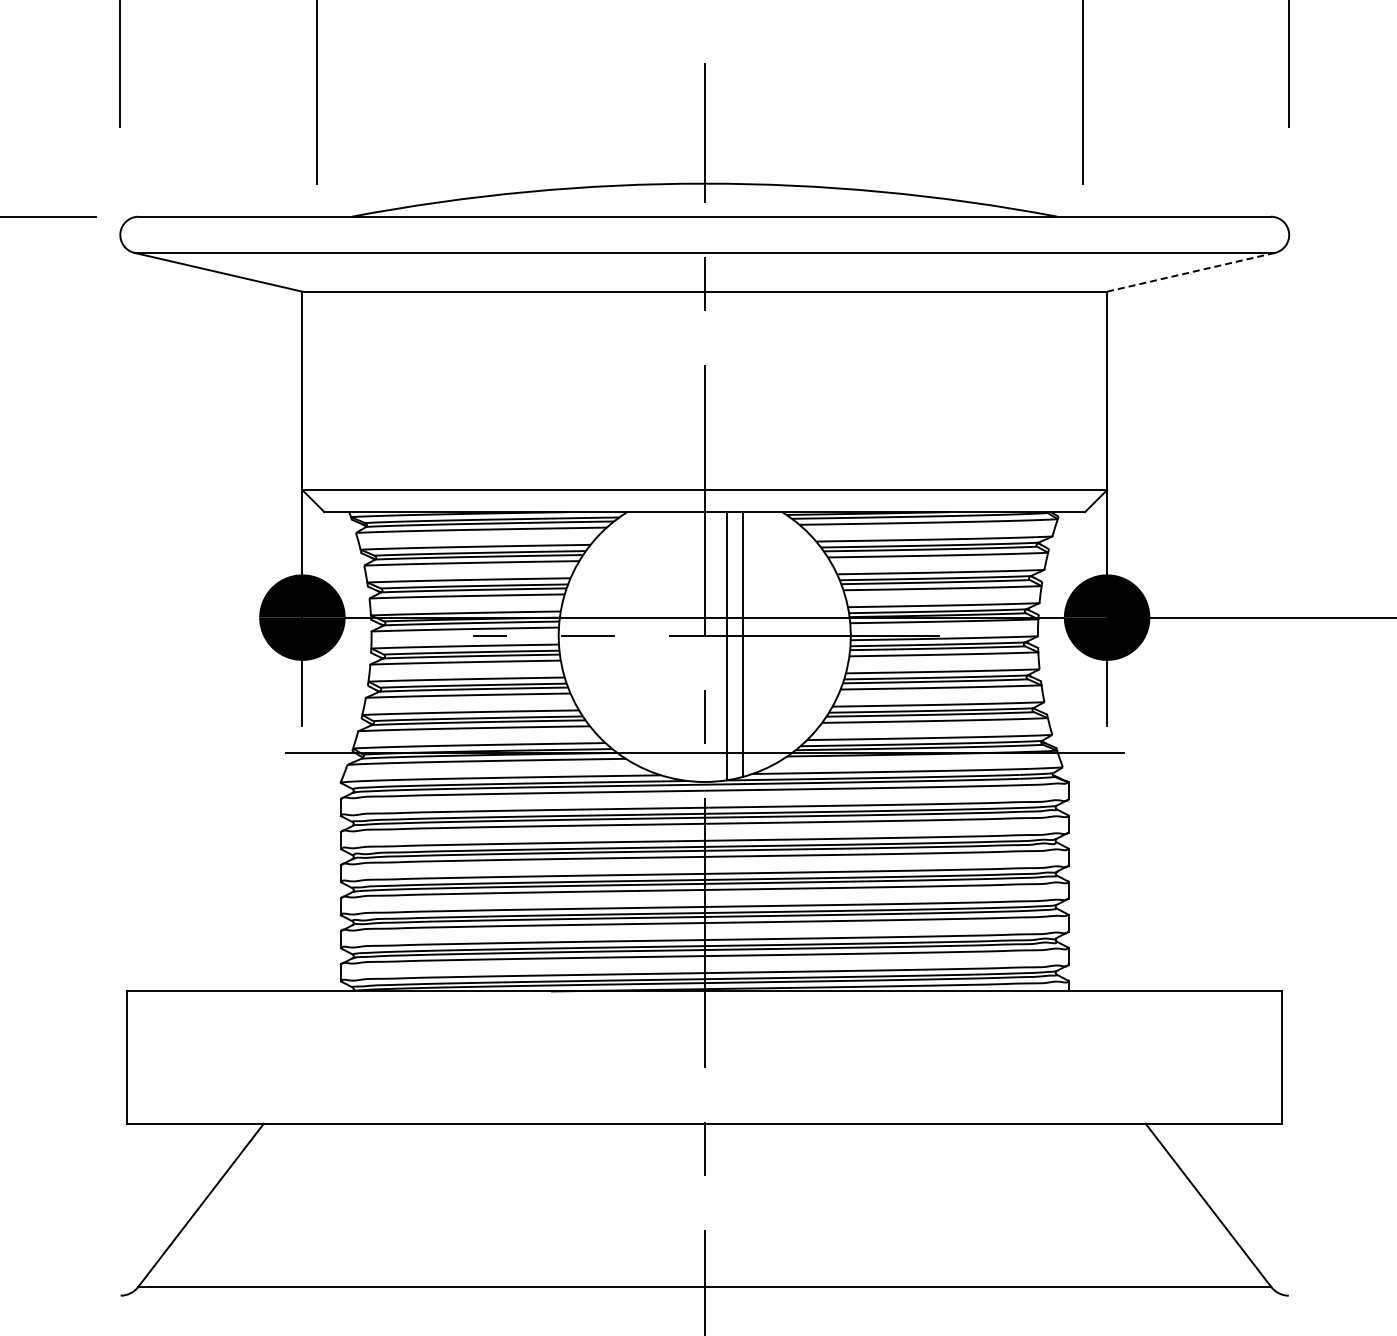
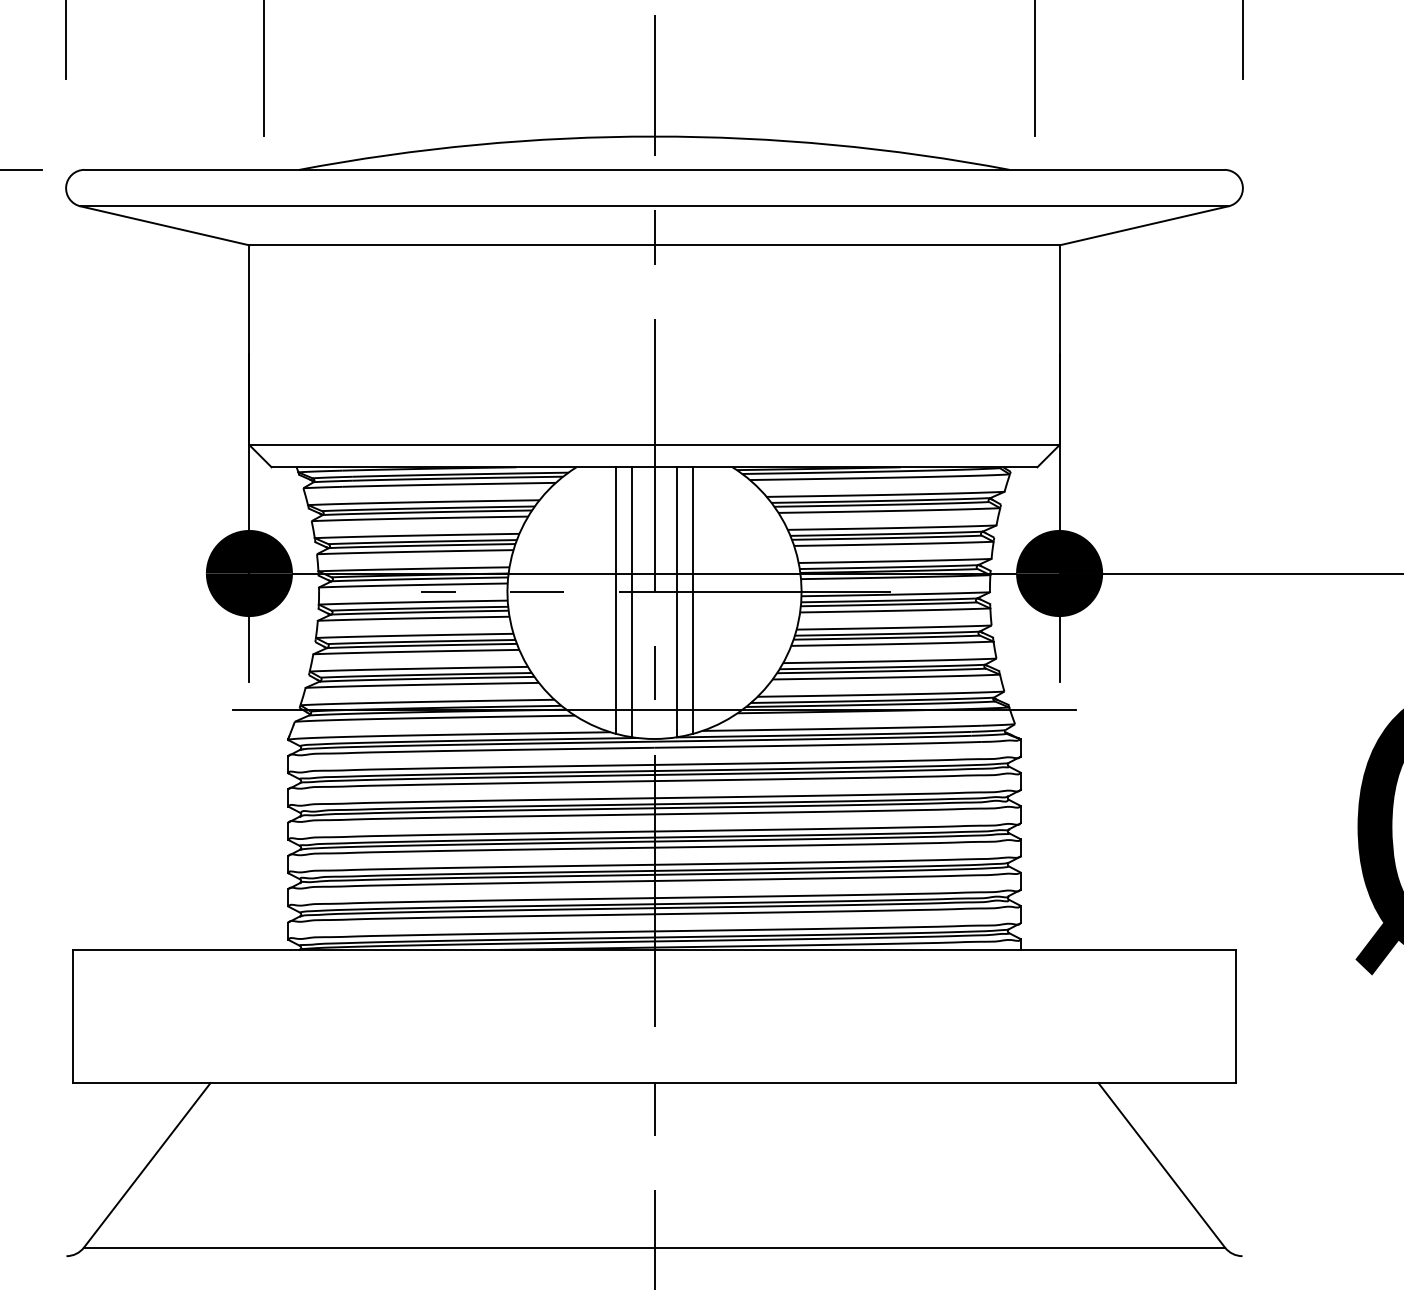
line: (1190, 272) -> (1143, 226), dashed -> solid
line: (666, 644) -> (615, 600), added
line: (682, 646) -> (632, 602), added

